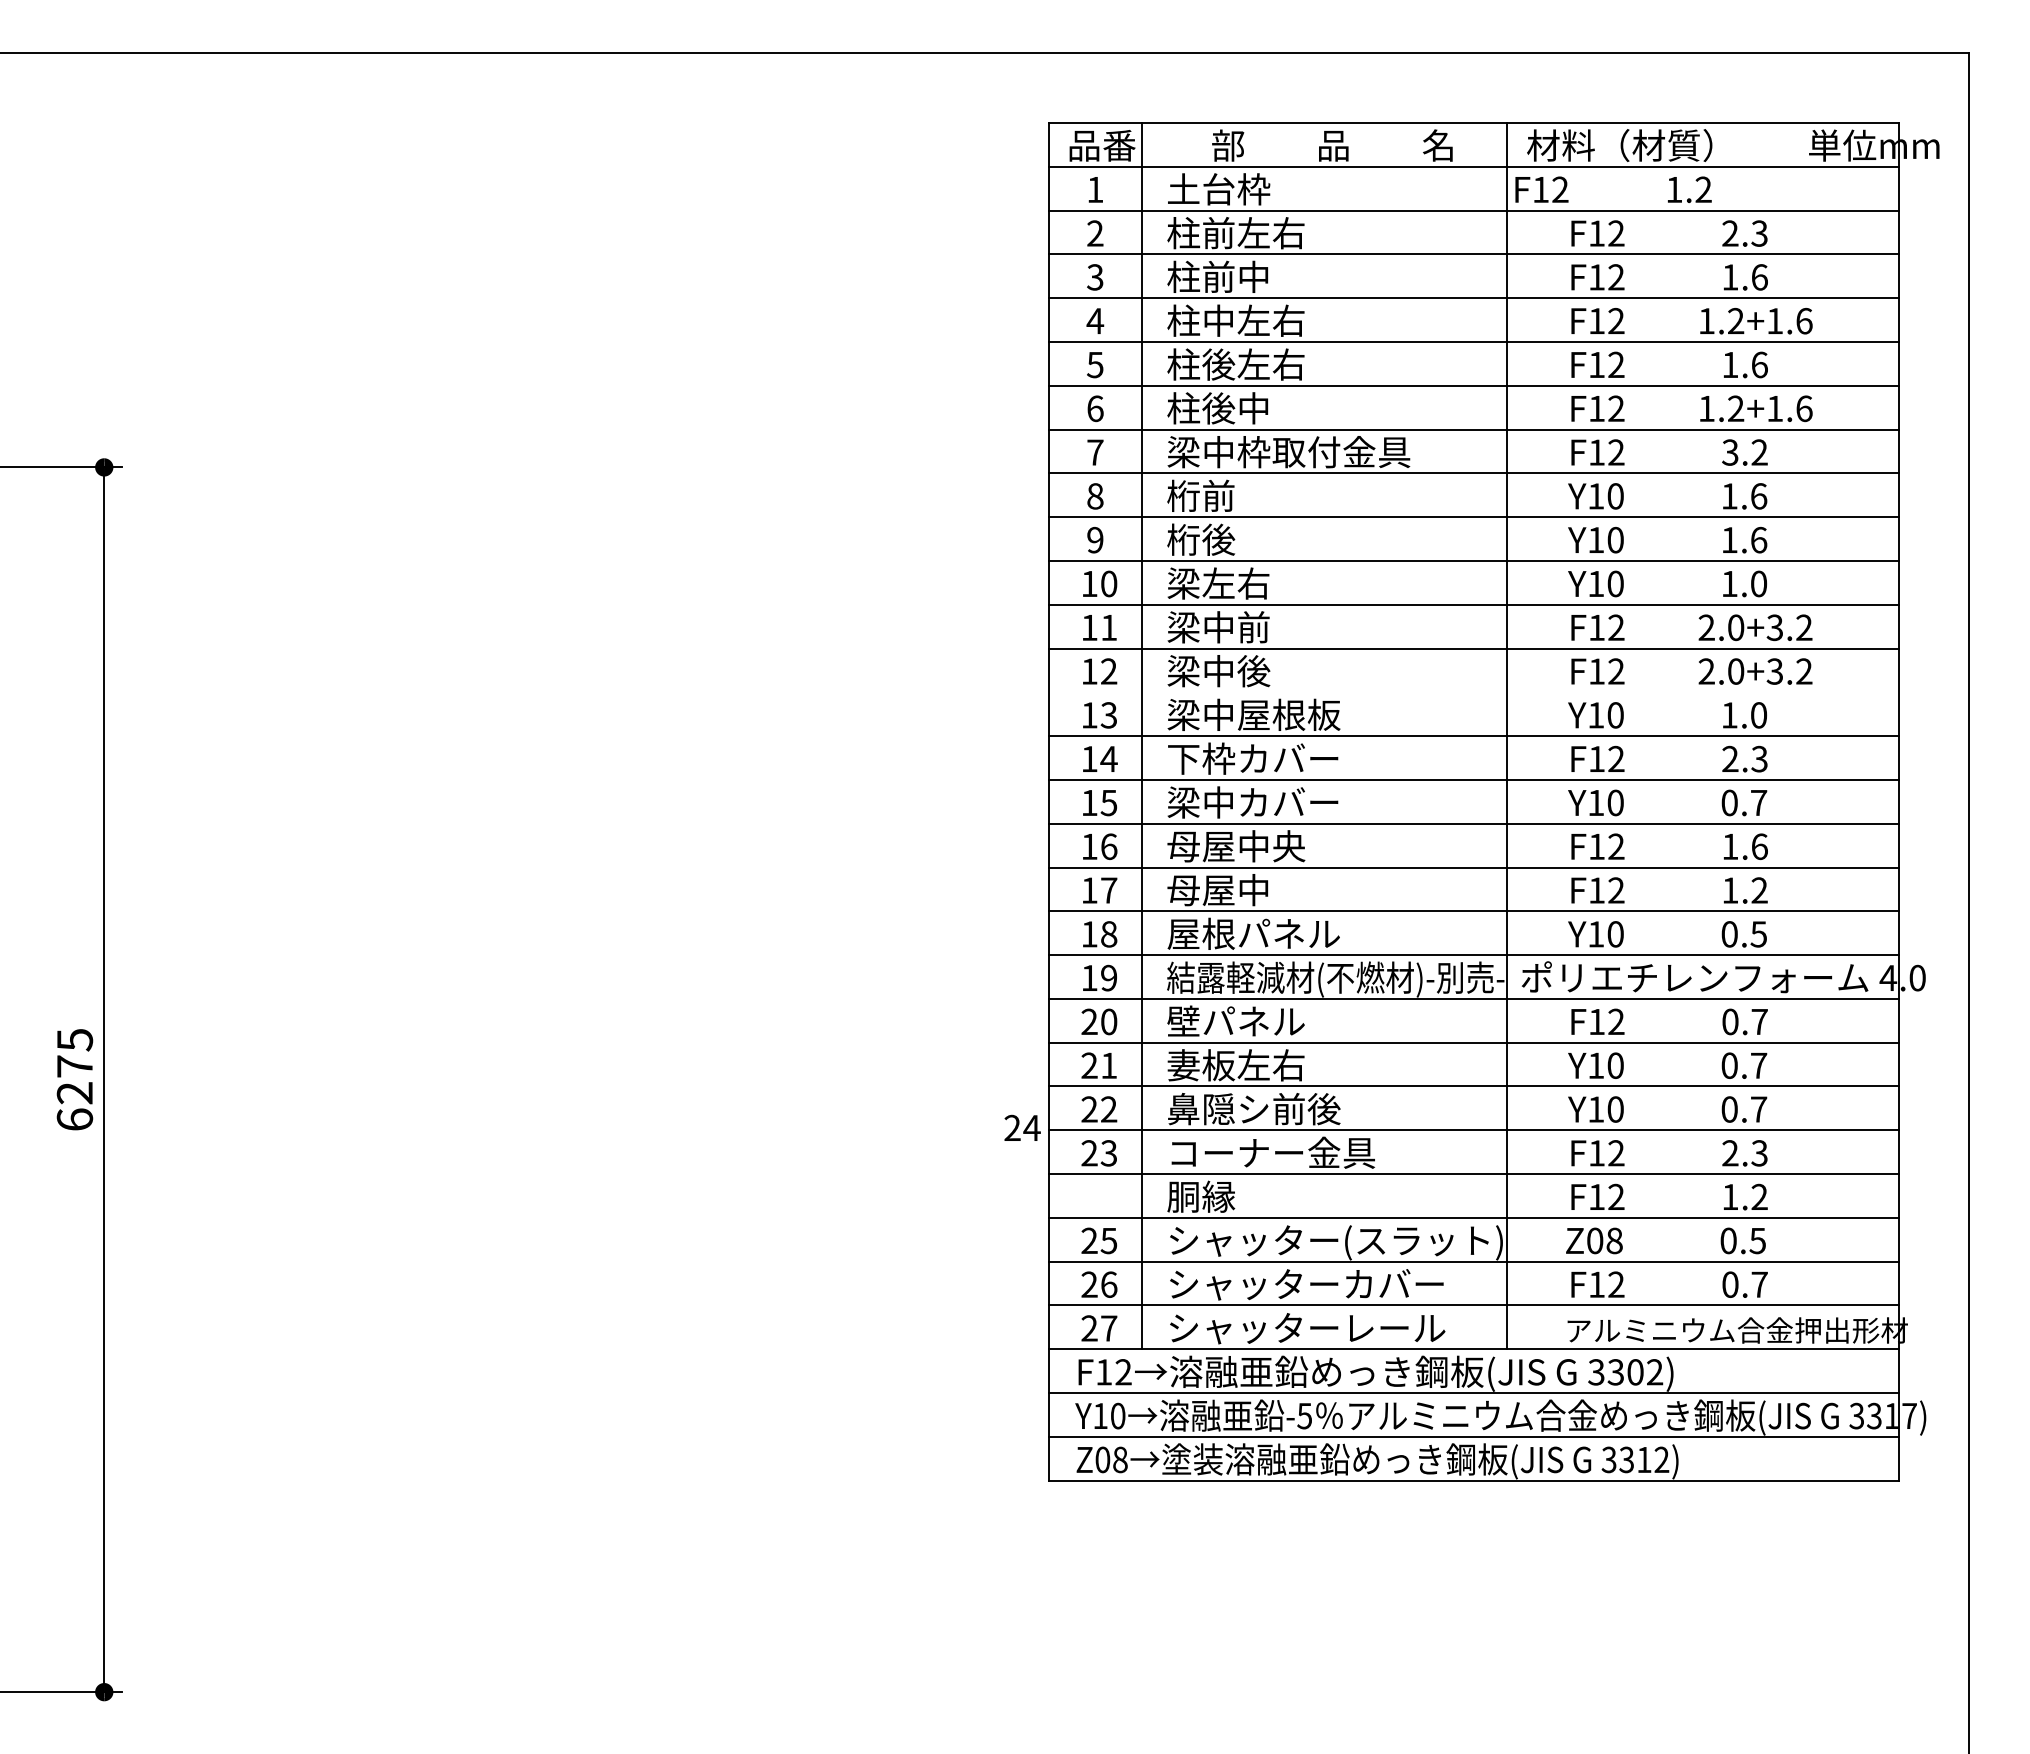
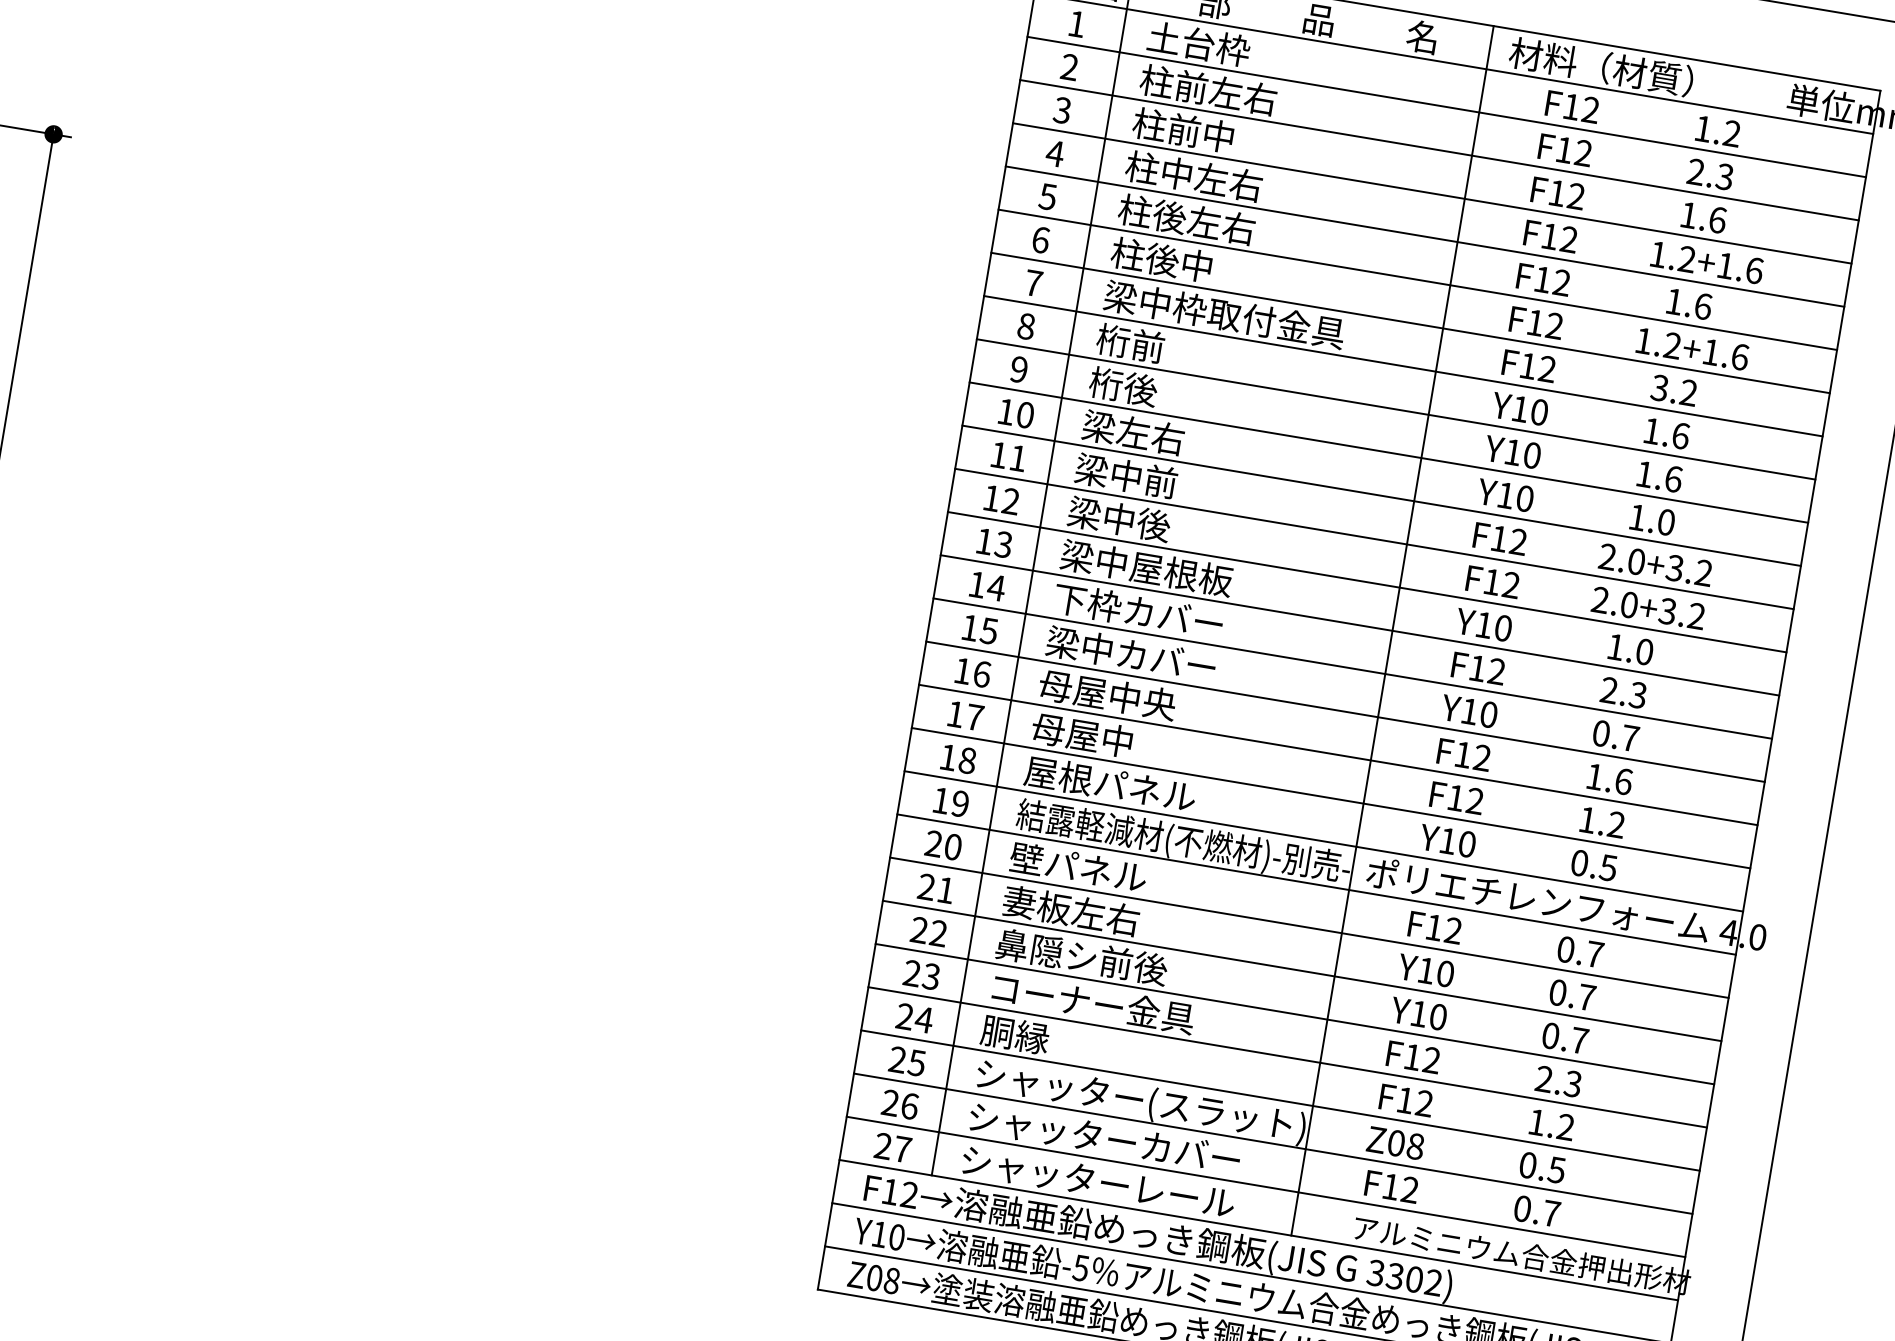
text: (1613, 189) -> (1643, 118), moved
line: (1473, 692) -> (1366, 582), added
text: (1022, 1127) -> (914, 1017), moved

